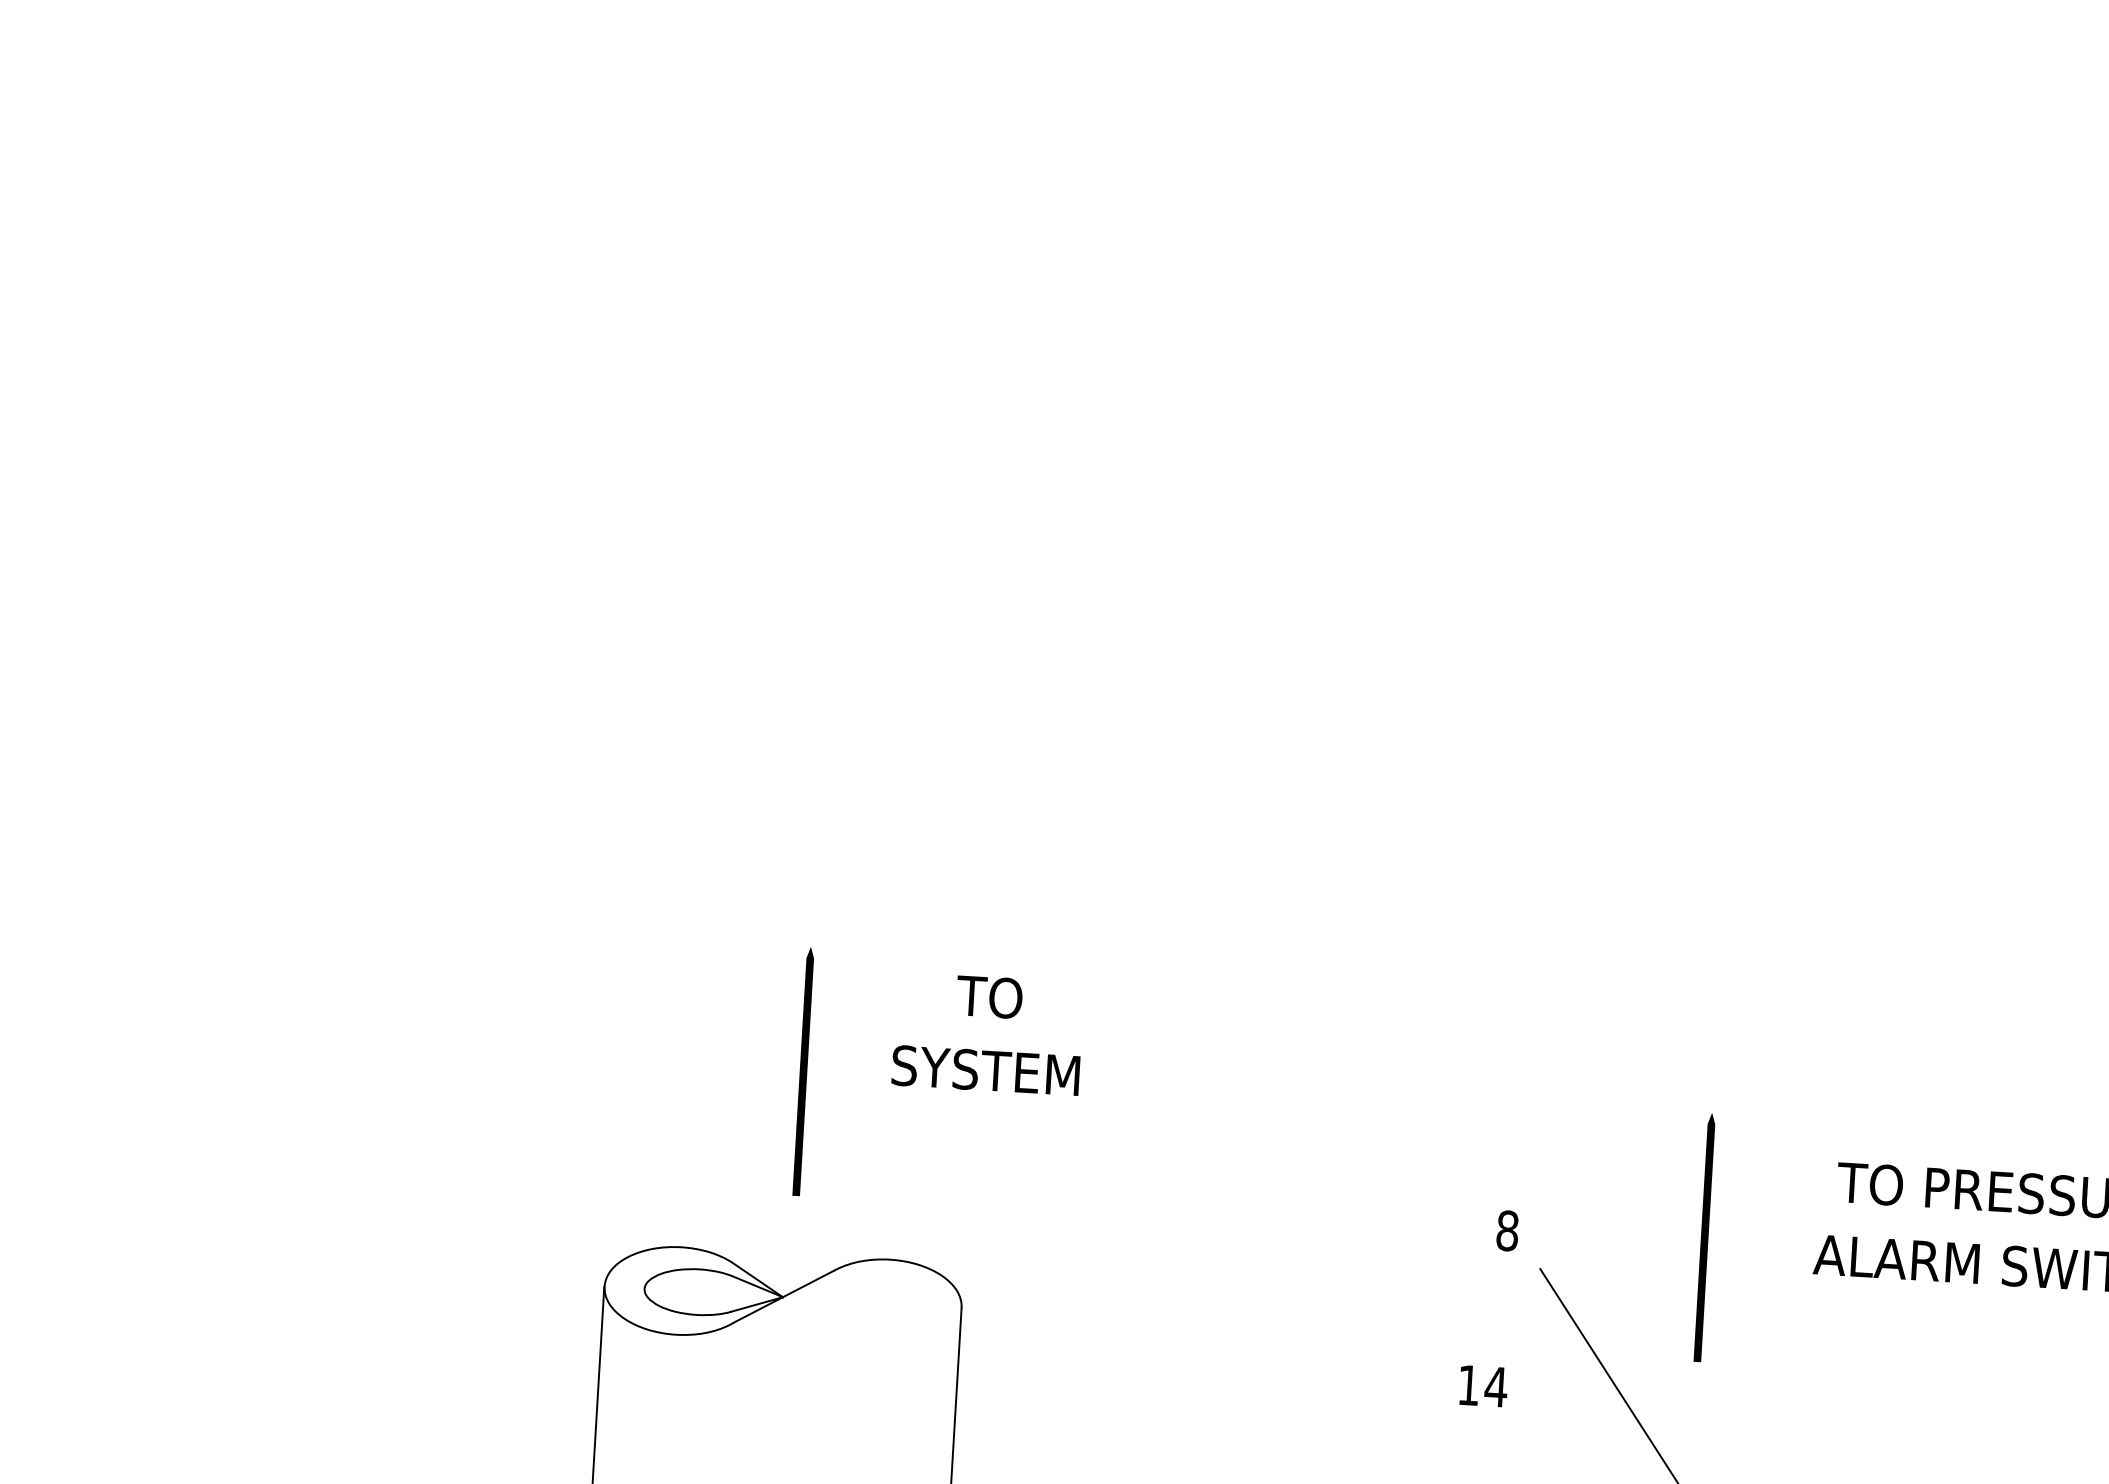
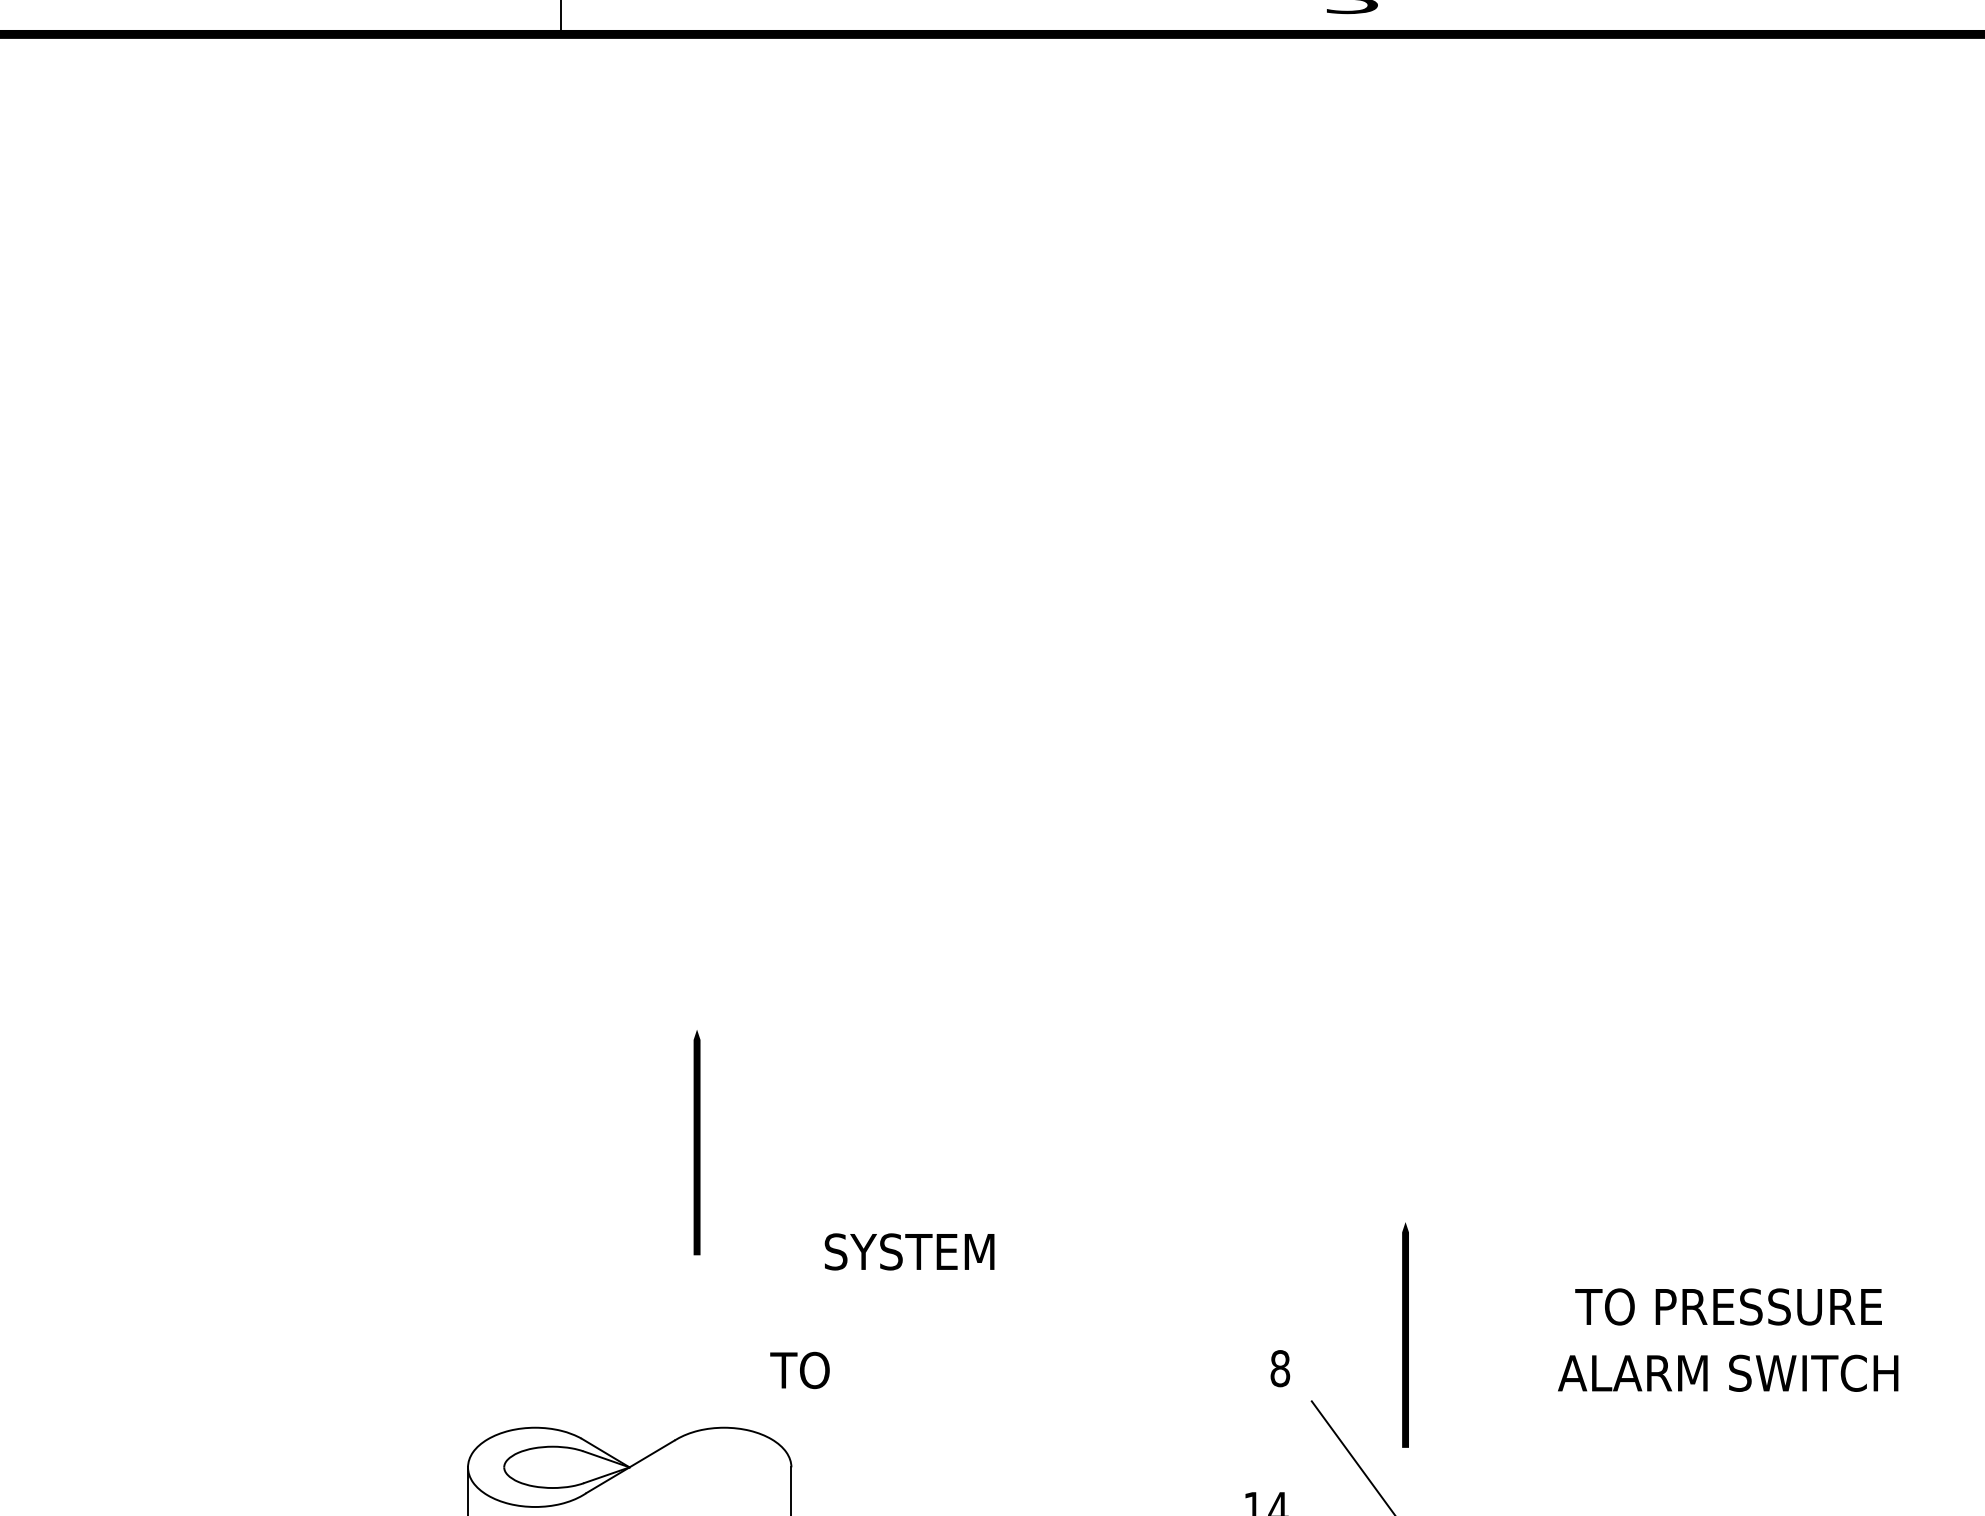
text: (988, 997) -> (799, 1370), moved
text: (985, 1070) -> (909, 1251), moved
line: (802, 1071) -> (696, 1142), moved
line: (1704, 1236) -> (1405, 1334), moved

